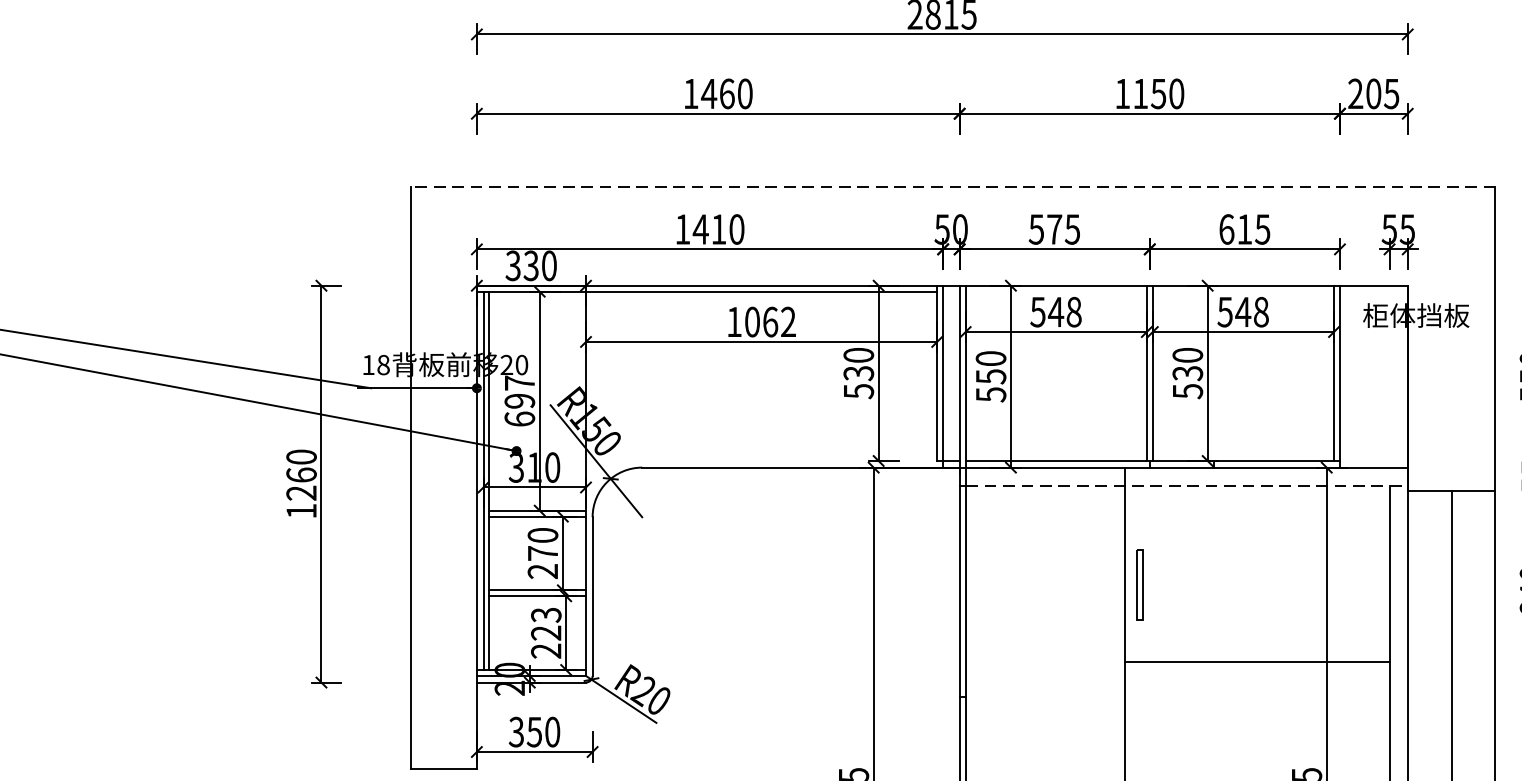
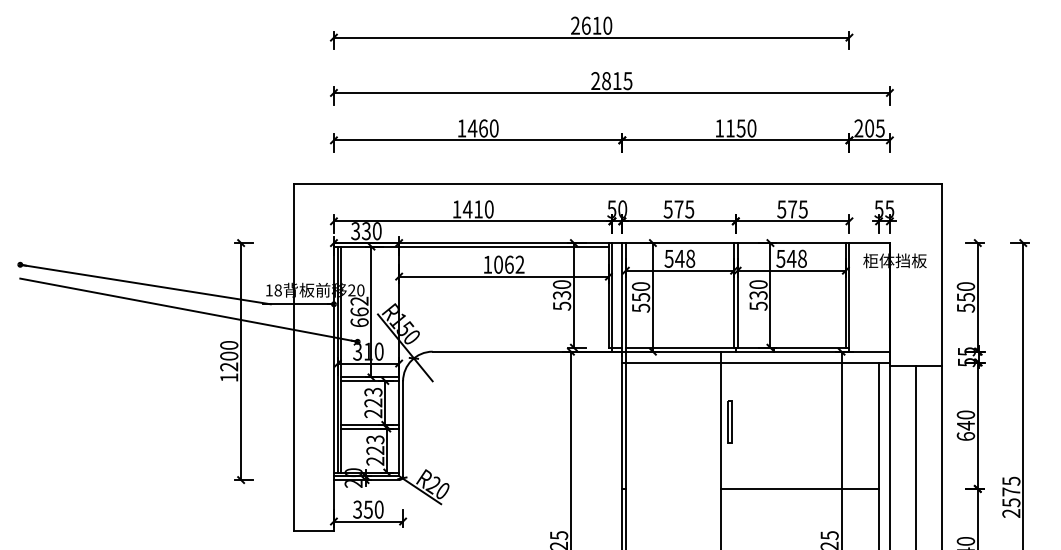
line: (953, 186) -> (618, 183), dashed -> solid
text: (1236, 229) -> (787, 209), 615 -> 575
text: (519, 391) -> (359, 306), 697 -> 662
text: (302, 473) -> (229, 355), 1260 -> 1200
line: (1187, 485) -> (758, 362), dashed -> solid
text: (543, 544) -> (373, 397), 270 -> 223
line: (1258, 661) -> (800, 488), moved

